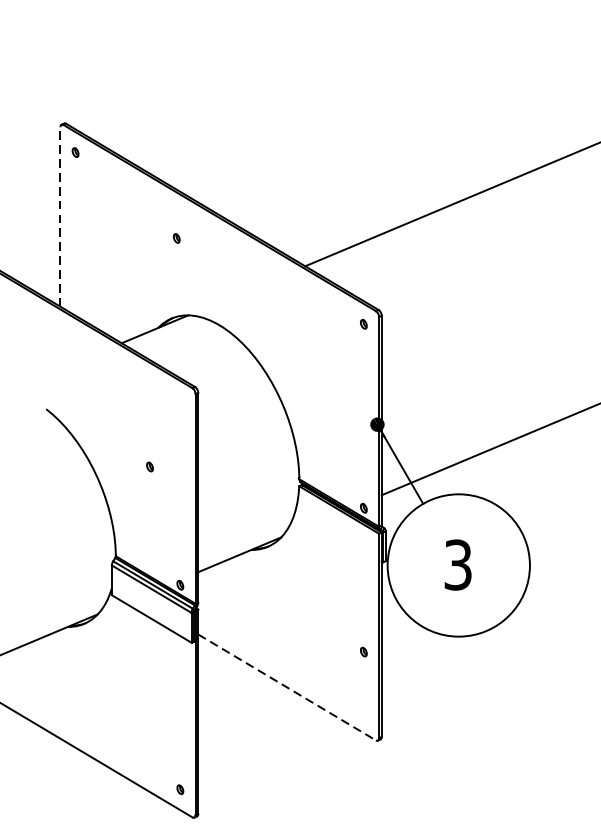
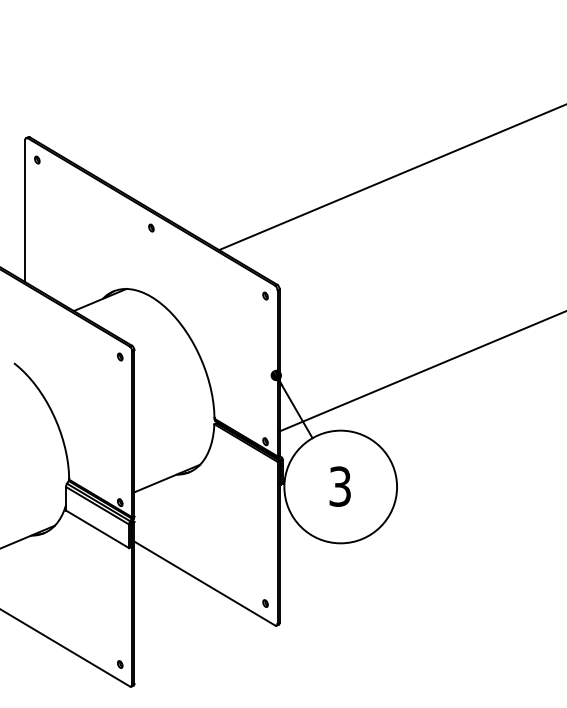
line: (60, 216) -> (25, 210), dashed -> solid
part: (176, 237) -> (151, 227), moved
part: (150, 466) -> (120, 356), moved
part: (363, 651) -> (265, 603), moved
line: (286, 687) -> (204, 583), dashed -> solid

